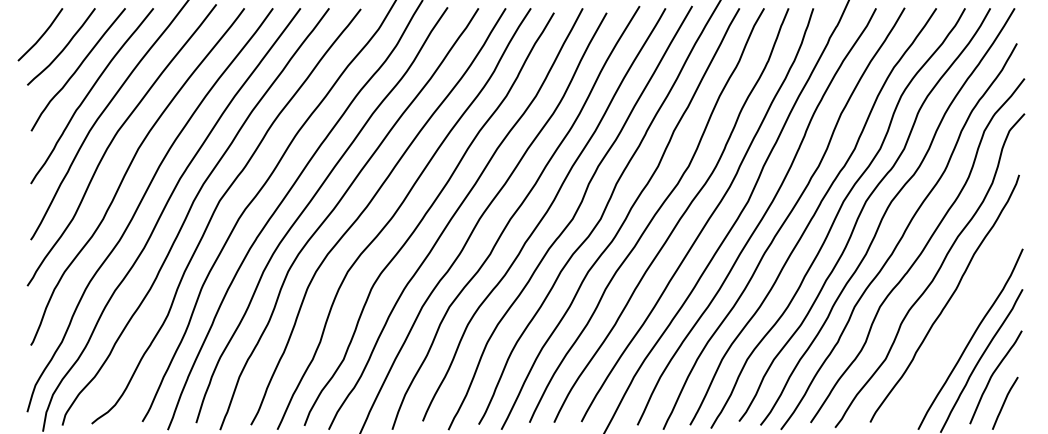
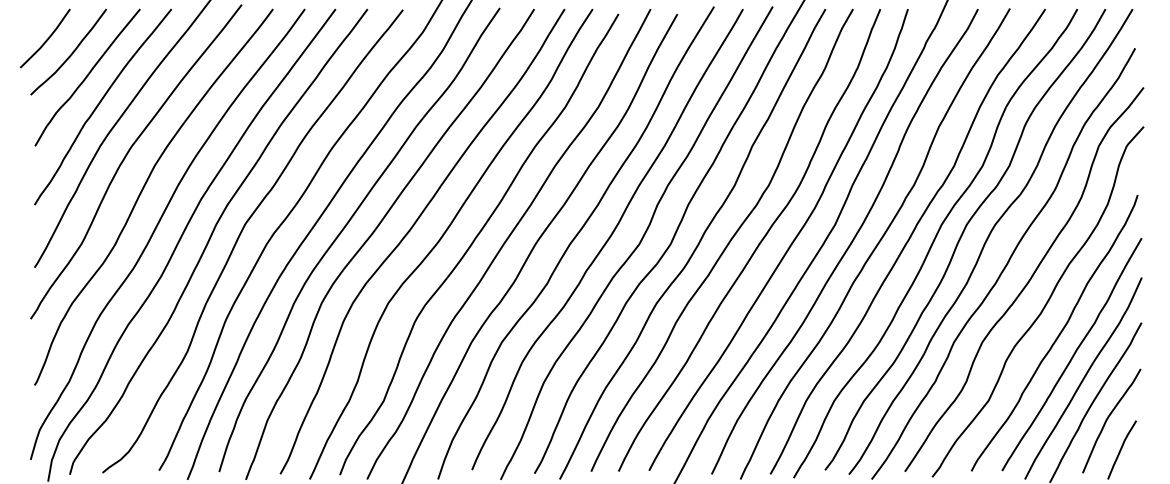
curve: (961, 317) -> (1073, 354), added

